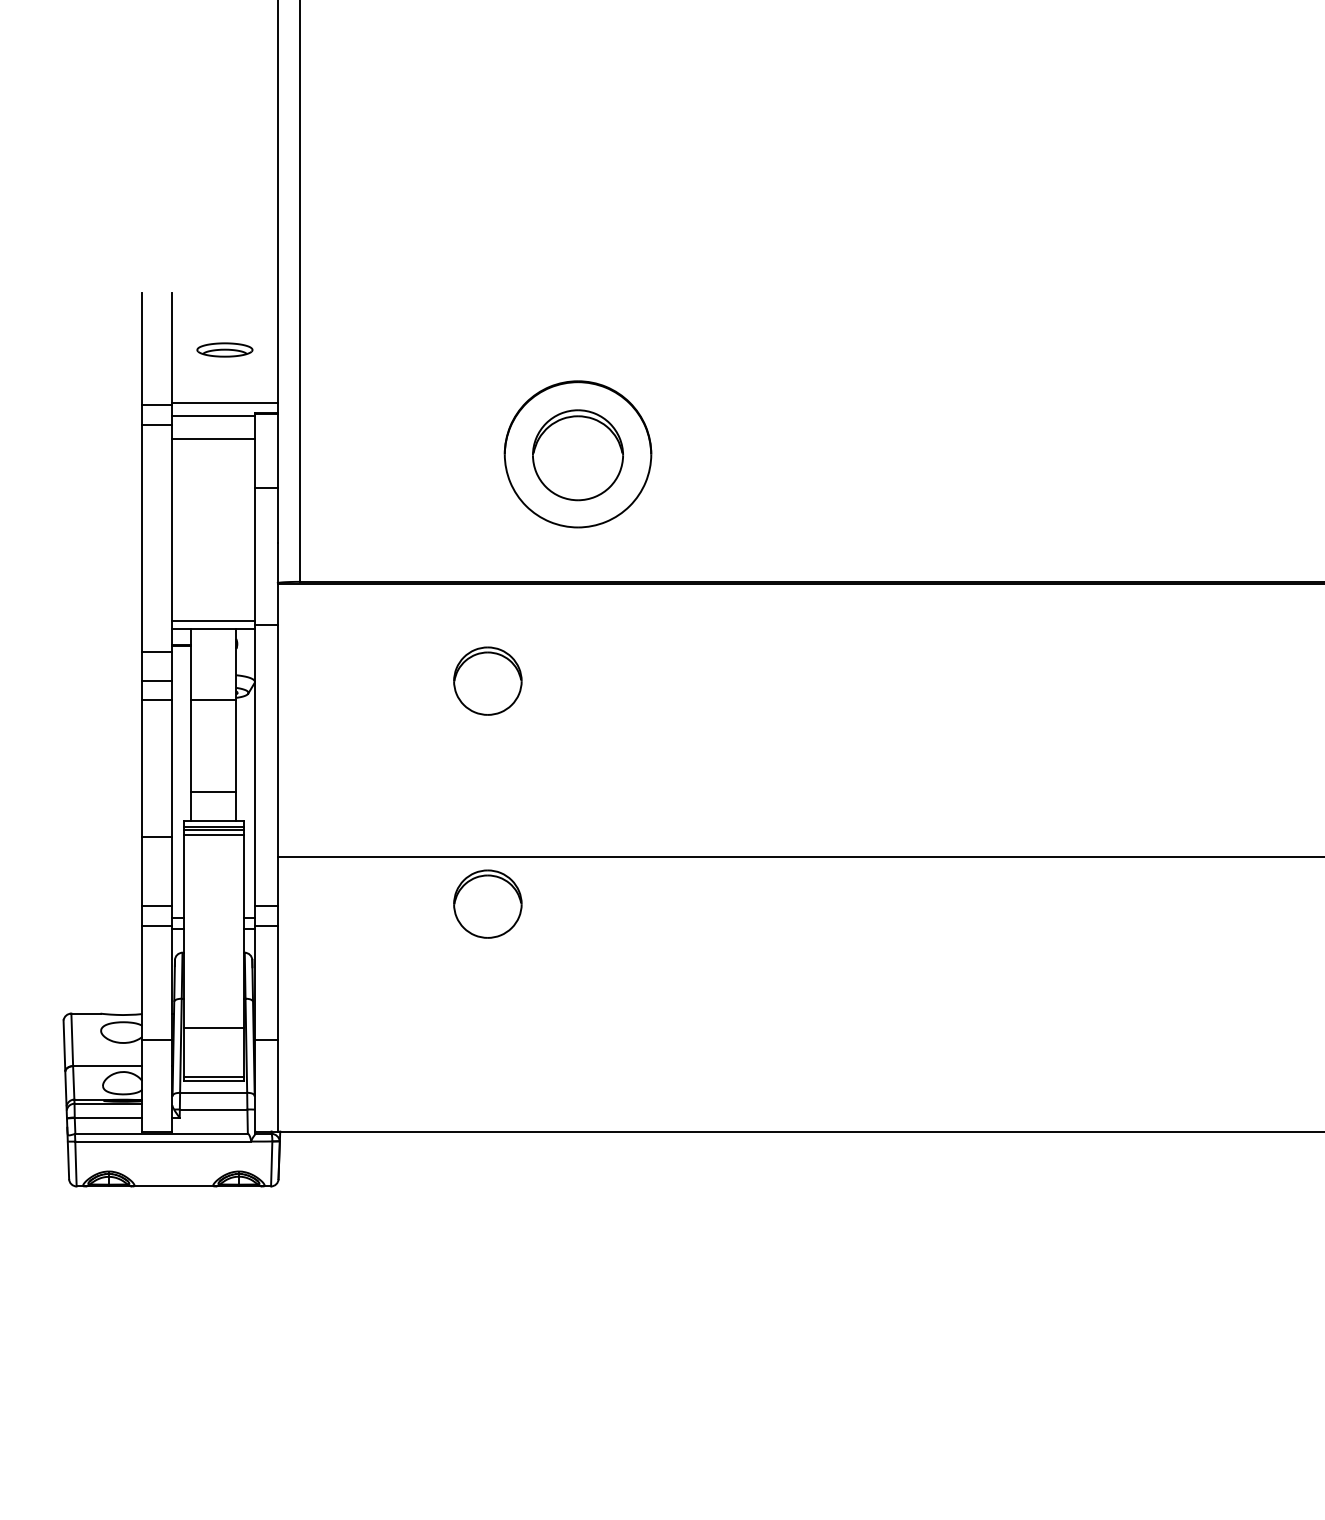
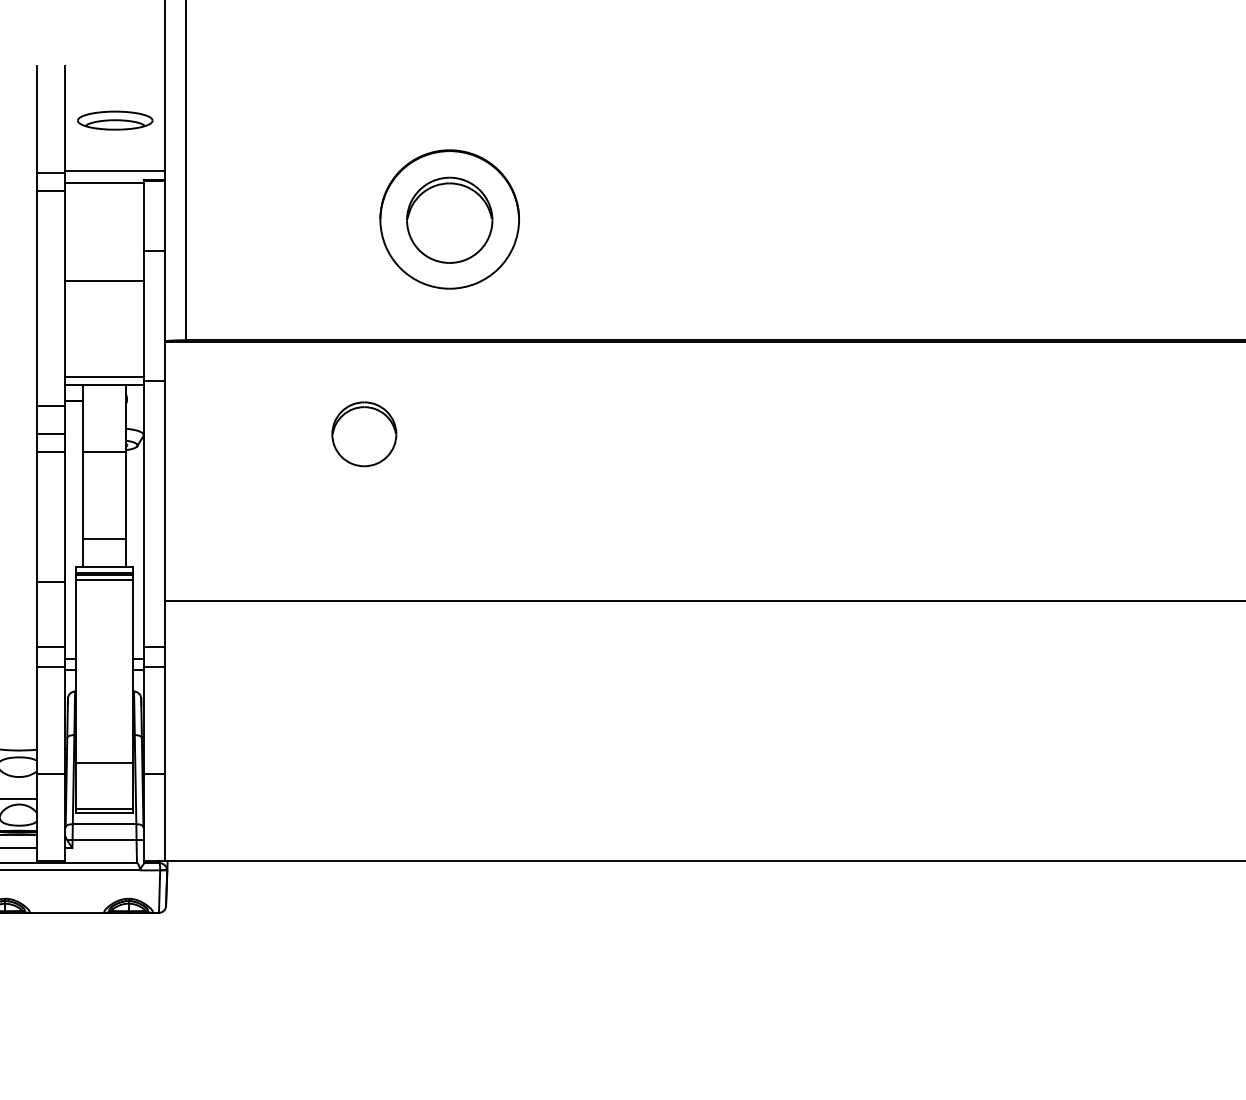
part: (224, 349) -> (114, 120), size x1.43
line: (213, 439) -> (104, 281), moved
part: (487, 903) -> (363, 644), removed

